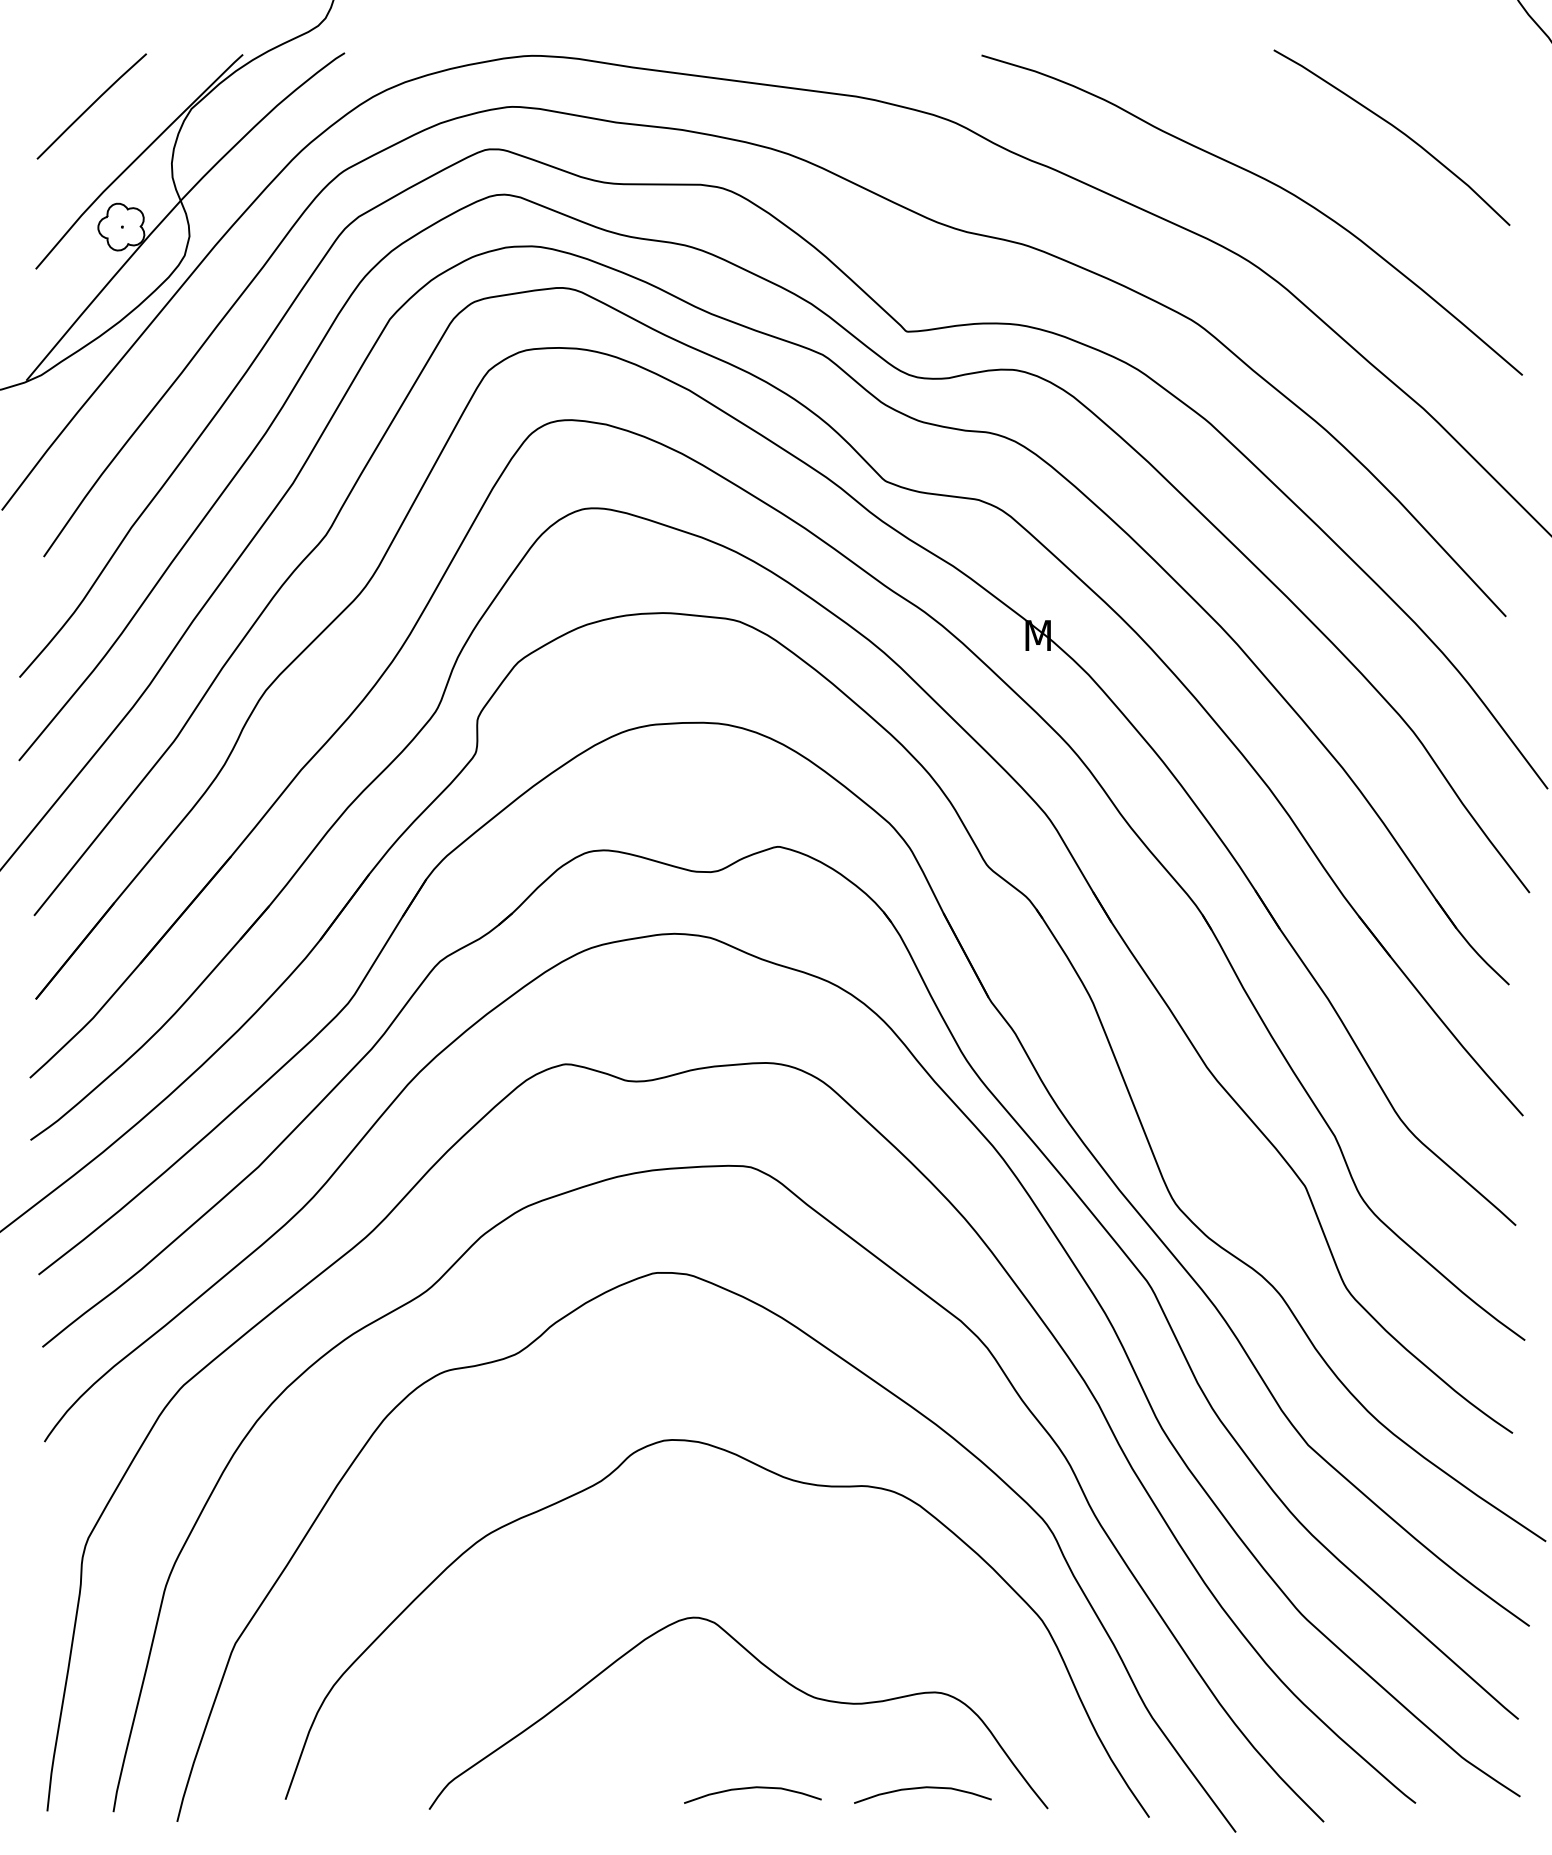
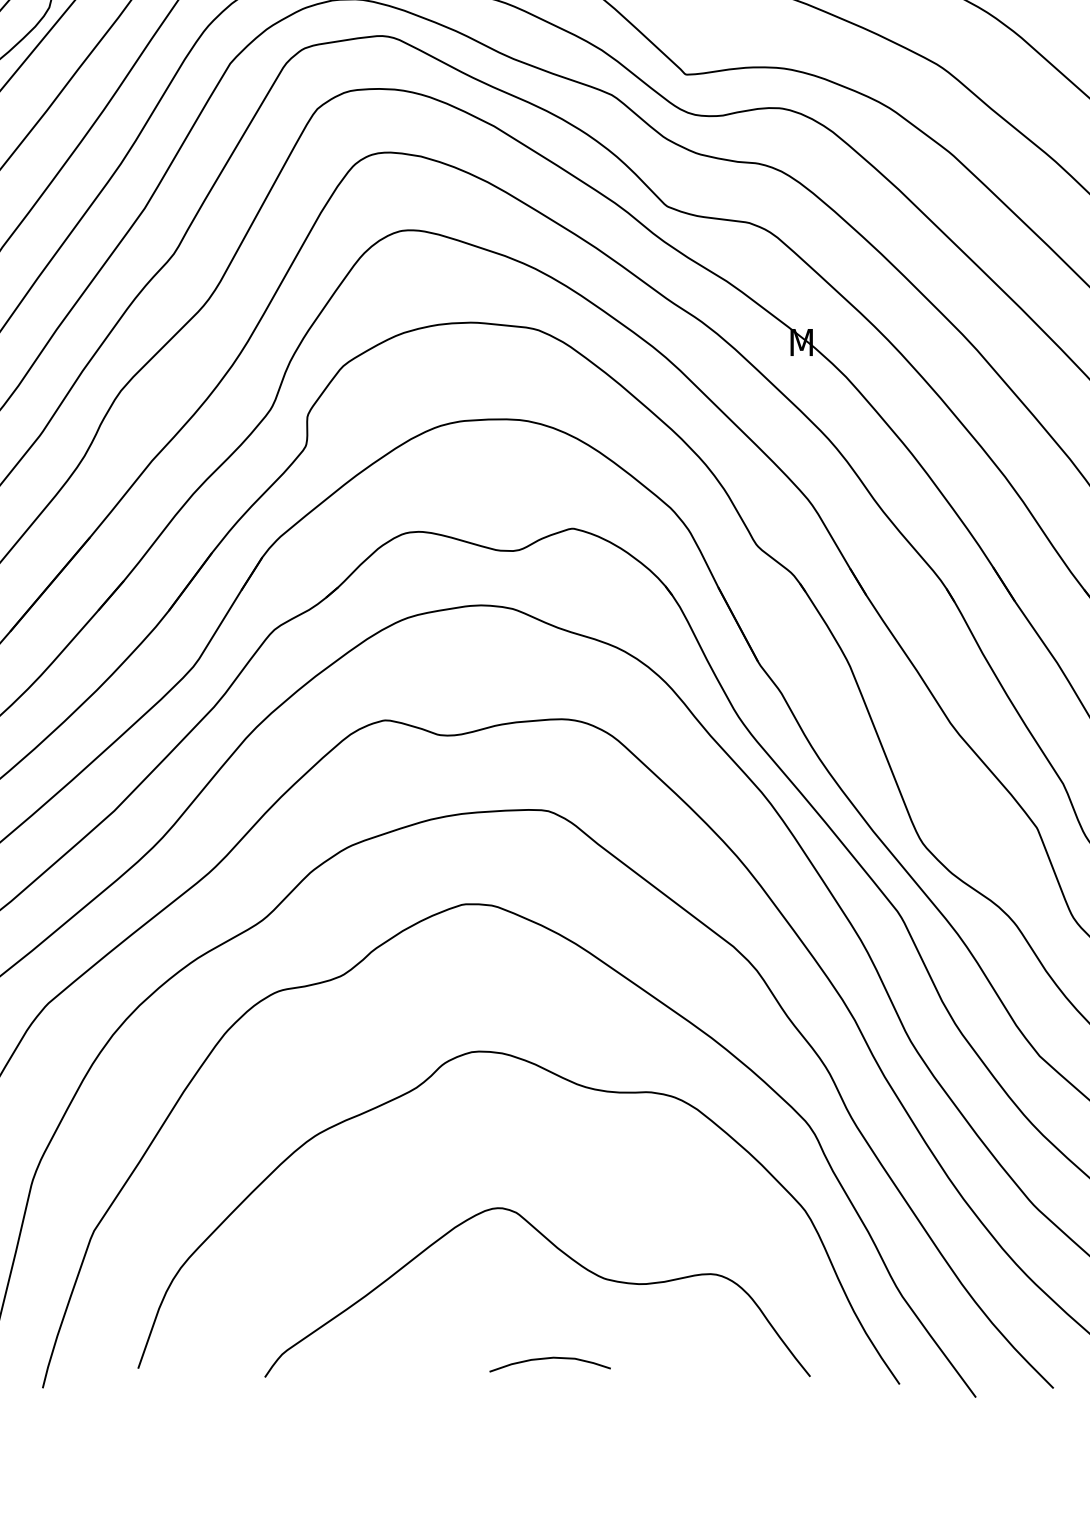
curve: (922, 1788) -> (699, 1358), removed

